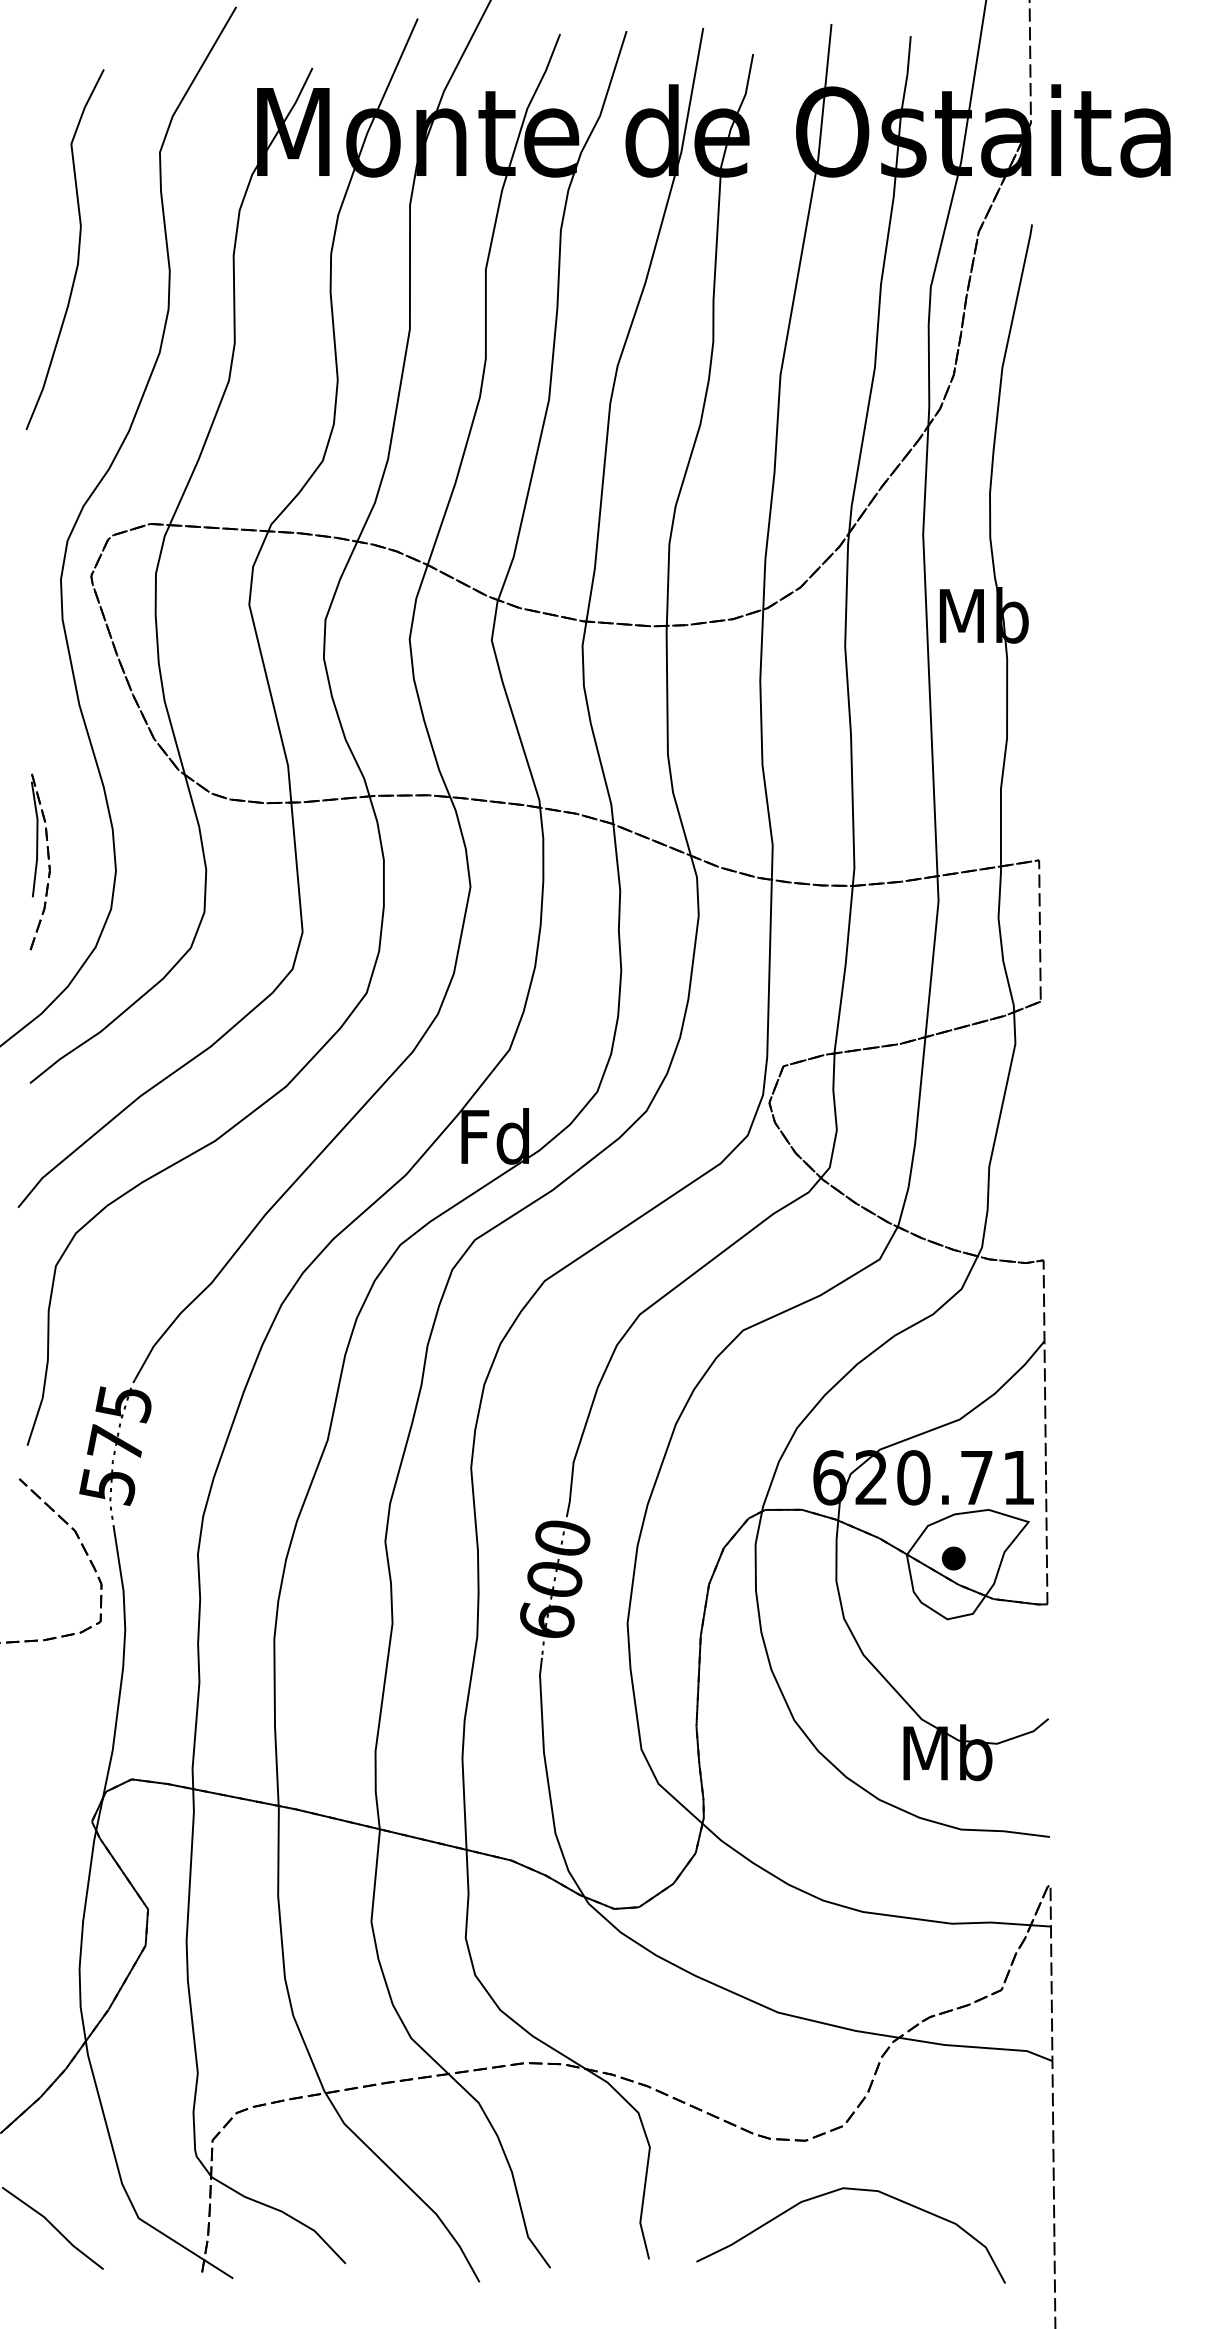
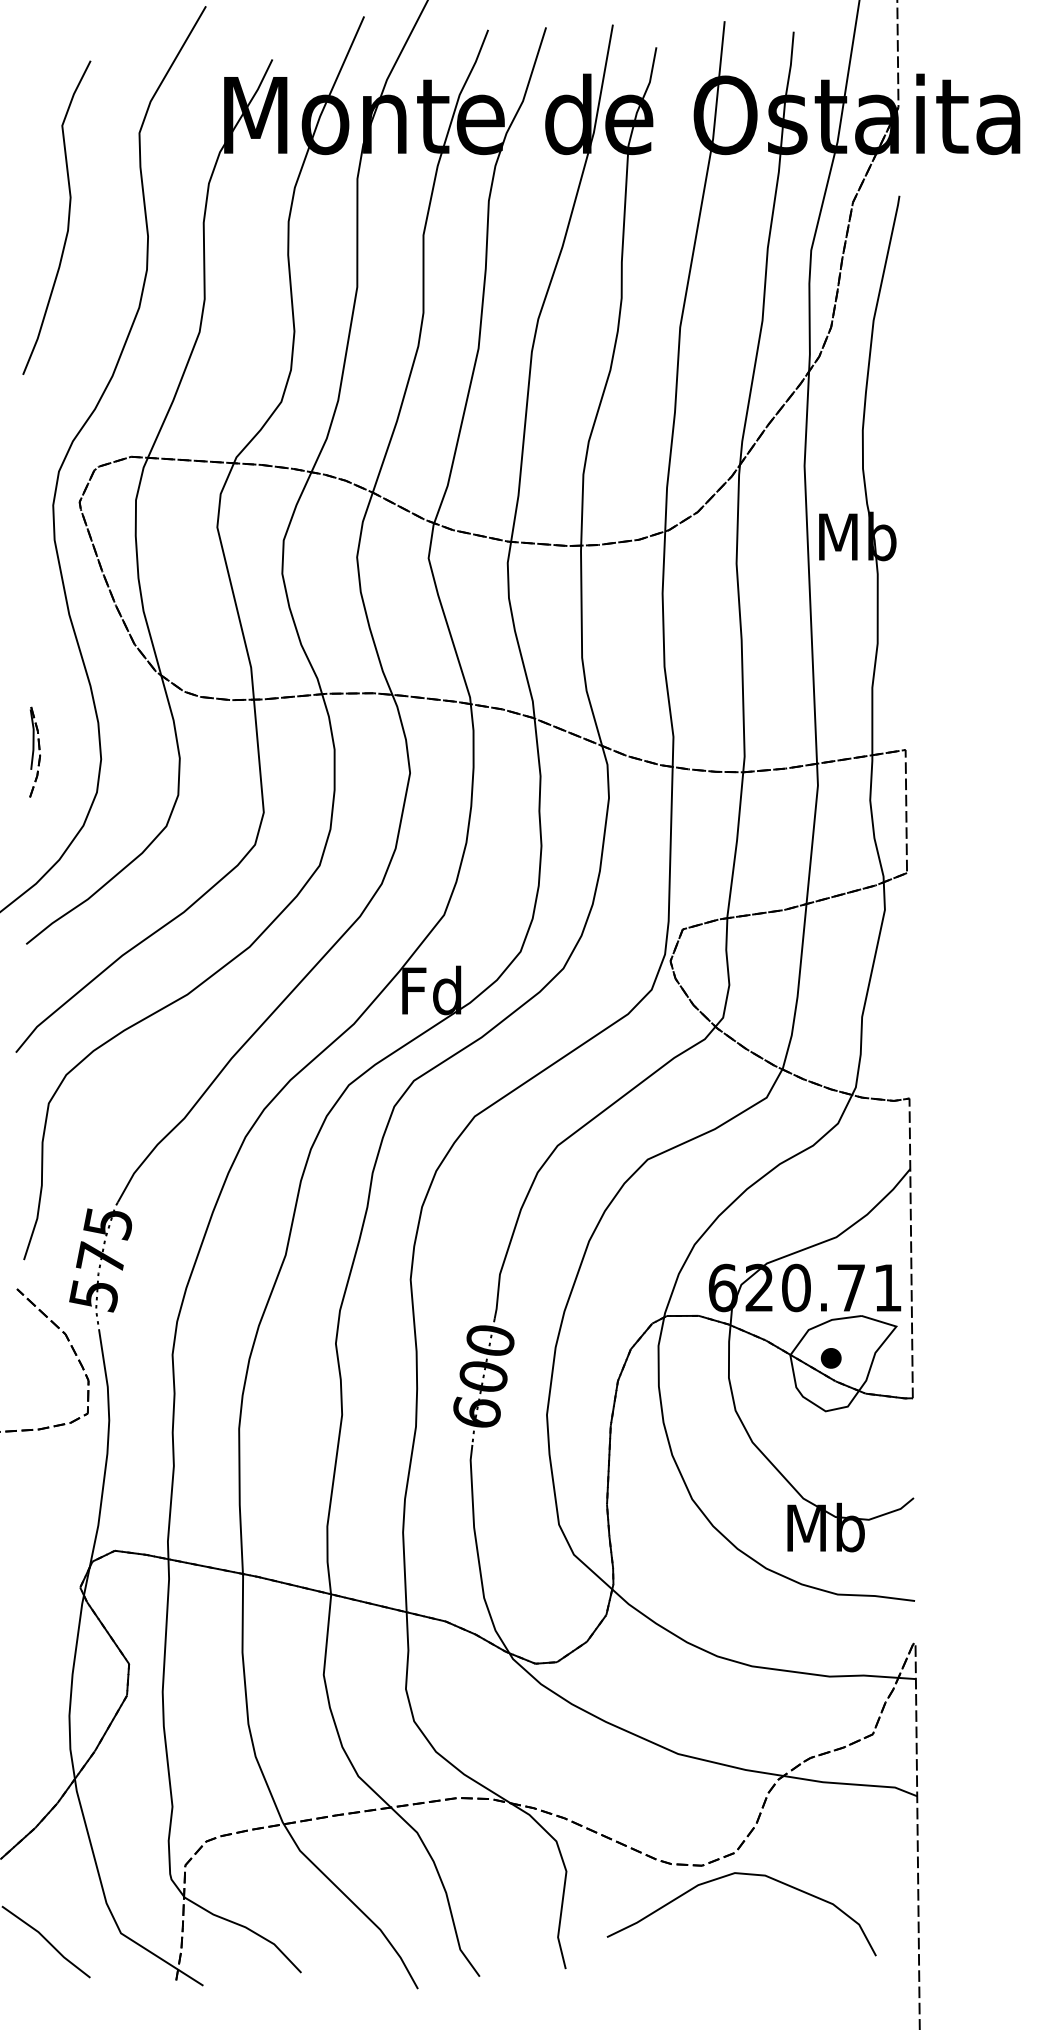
part: (39, 861) -> (34, 750), size x0.6
curve: (855, 2190) -> (745, 1875), moved

